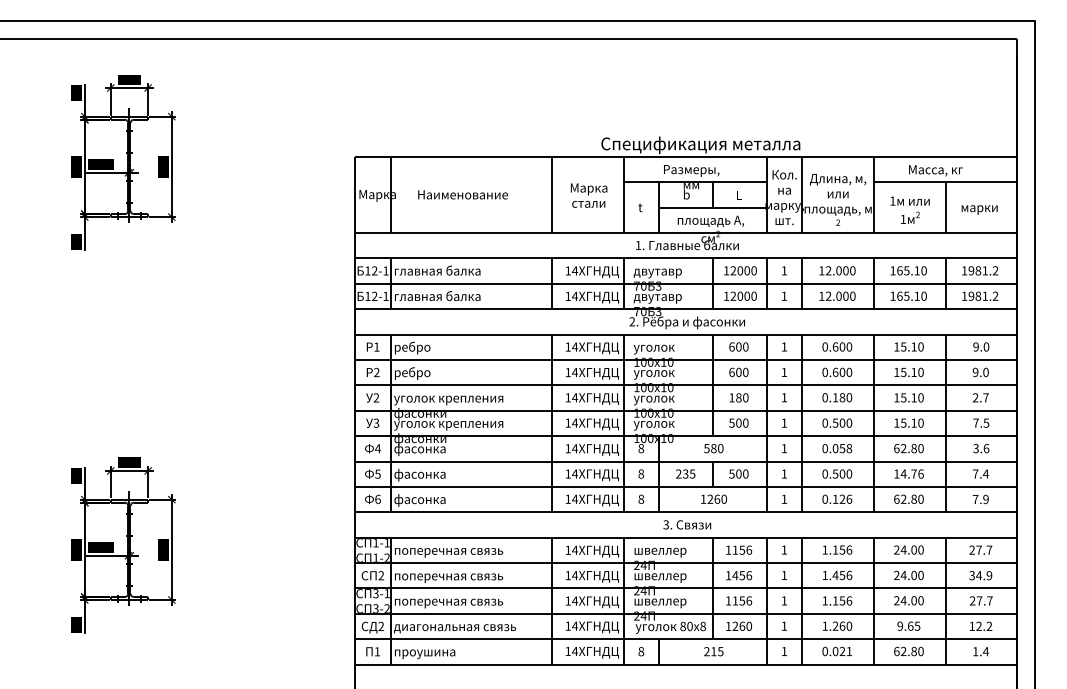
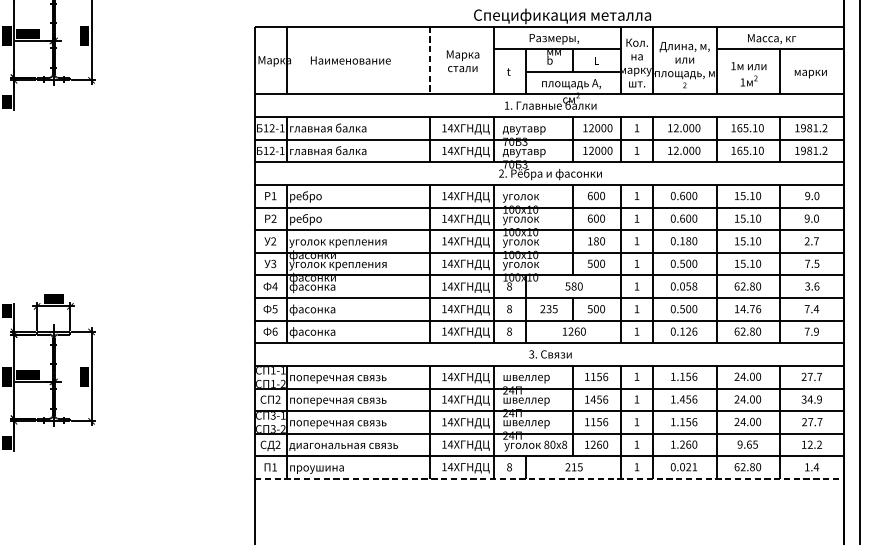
line: (552, 195) -> (430, 61), solid -> dashed
line: (686, 664) -> (549, 478), solid -> dashed

